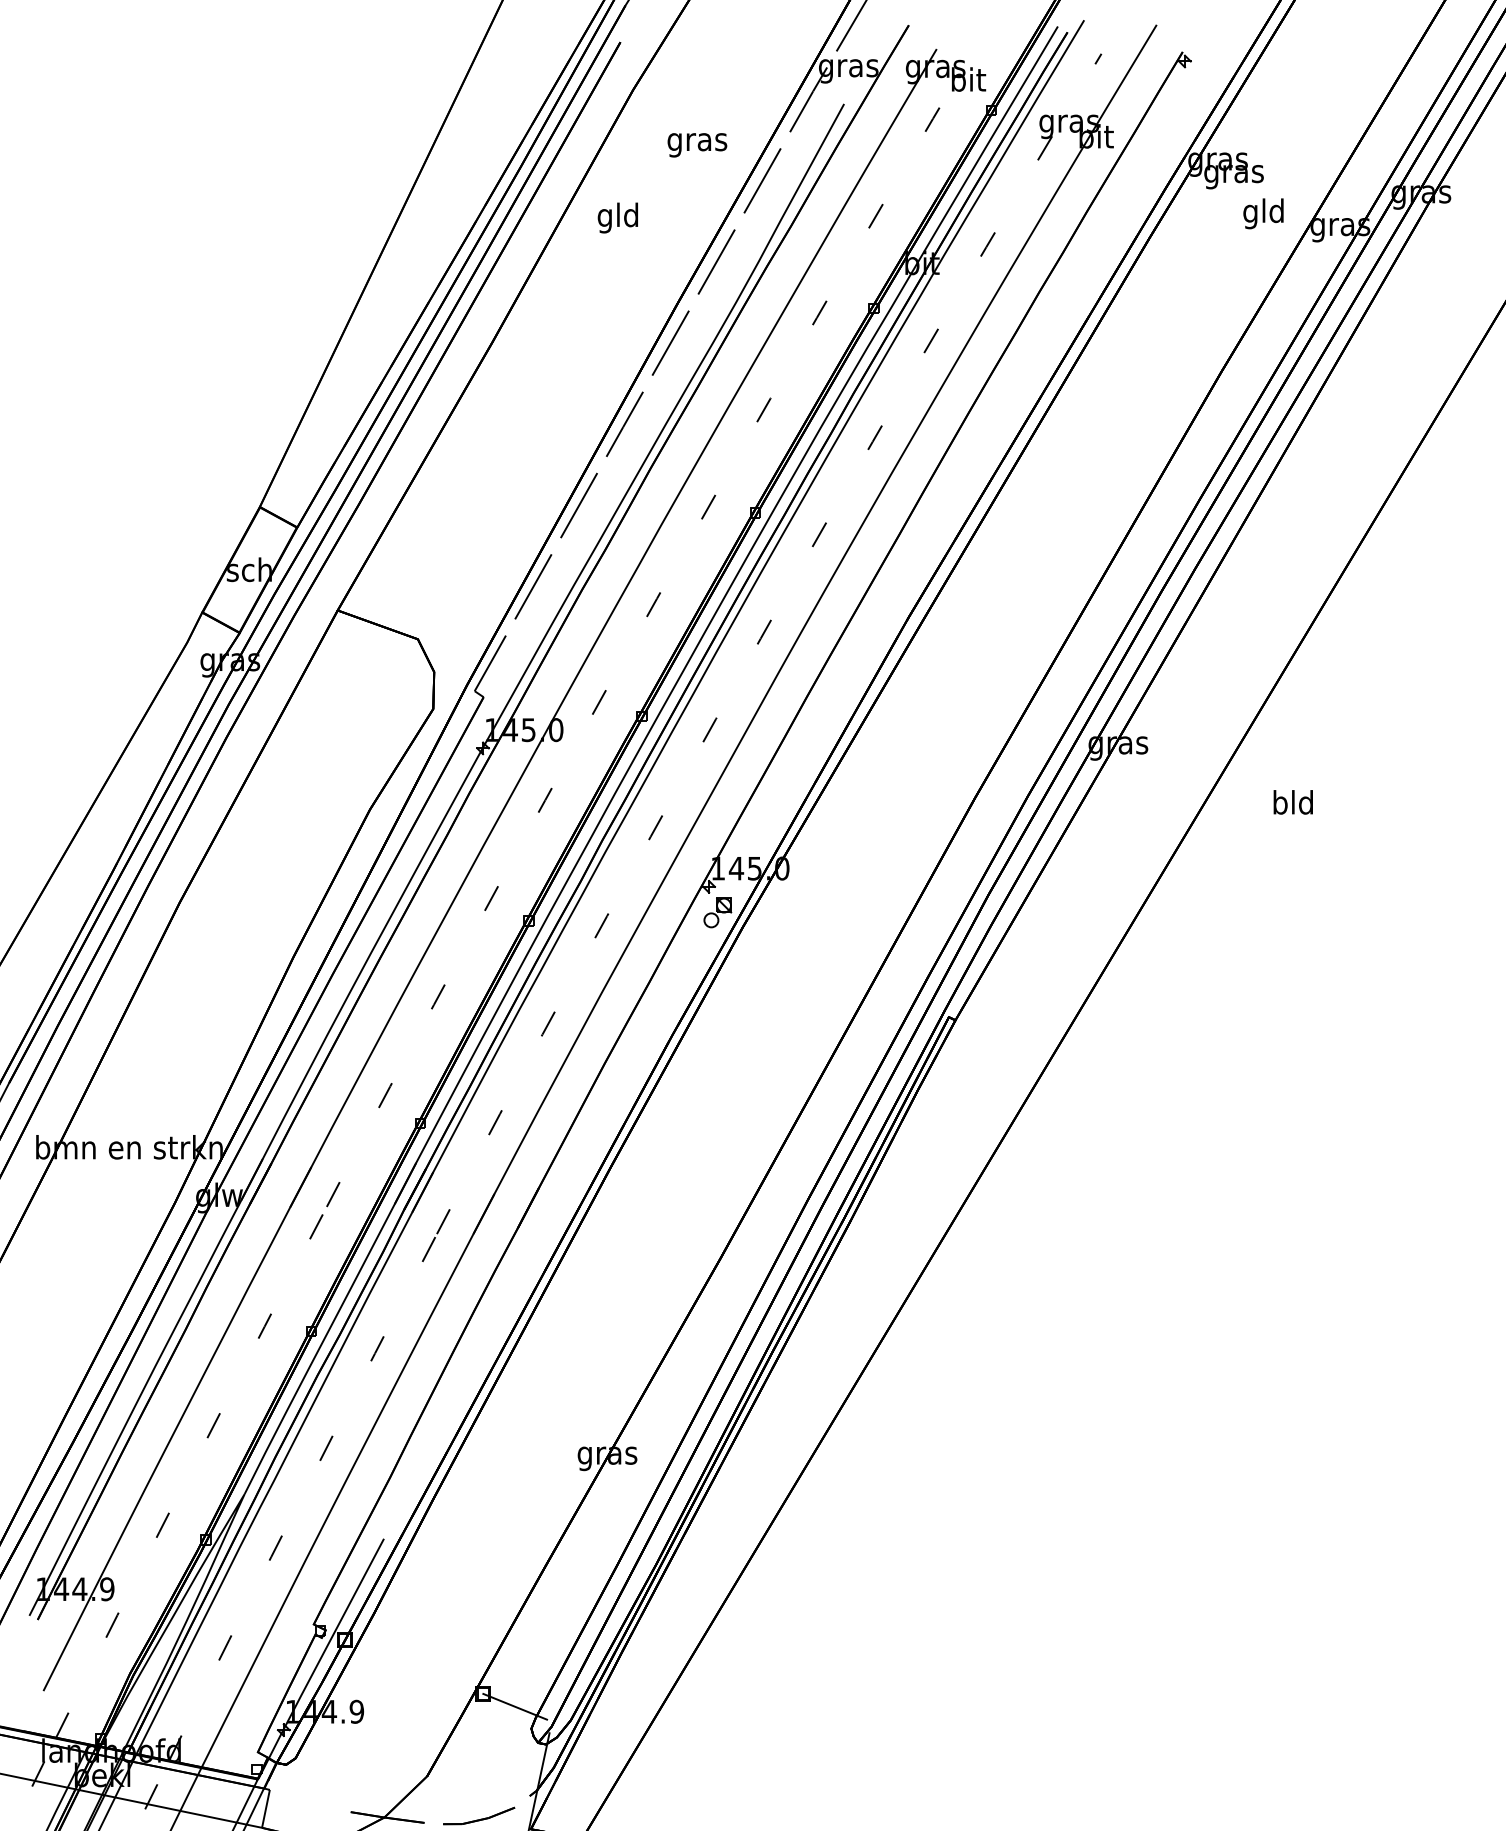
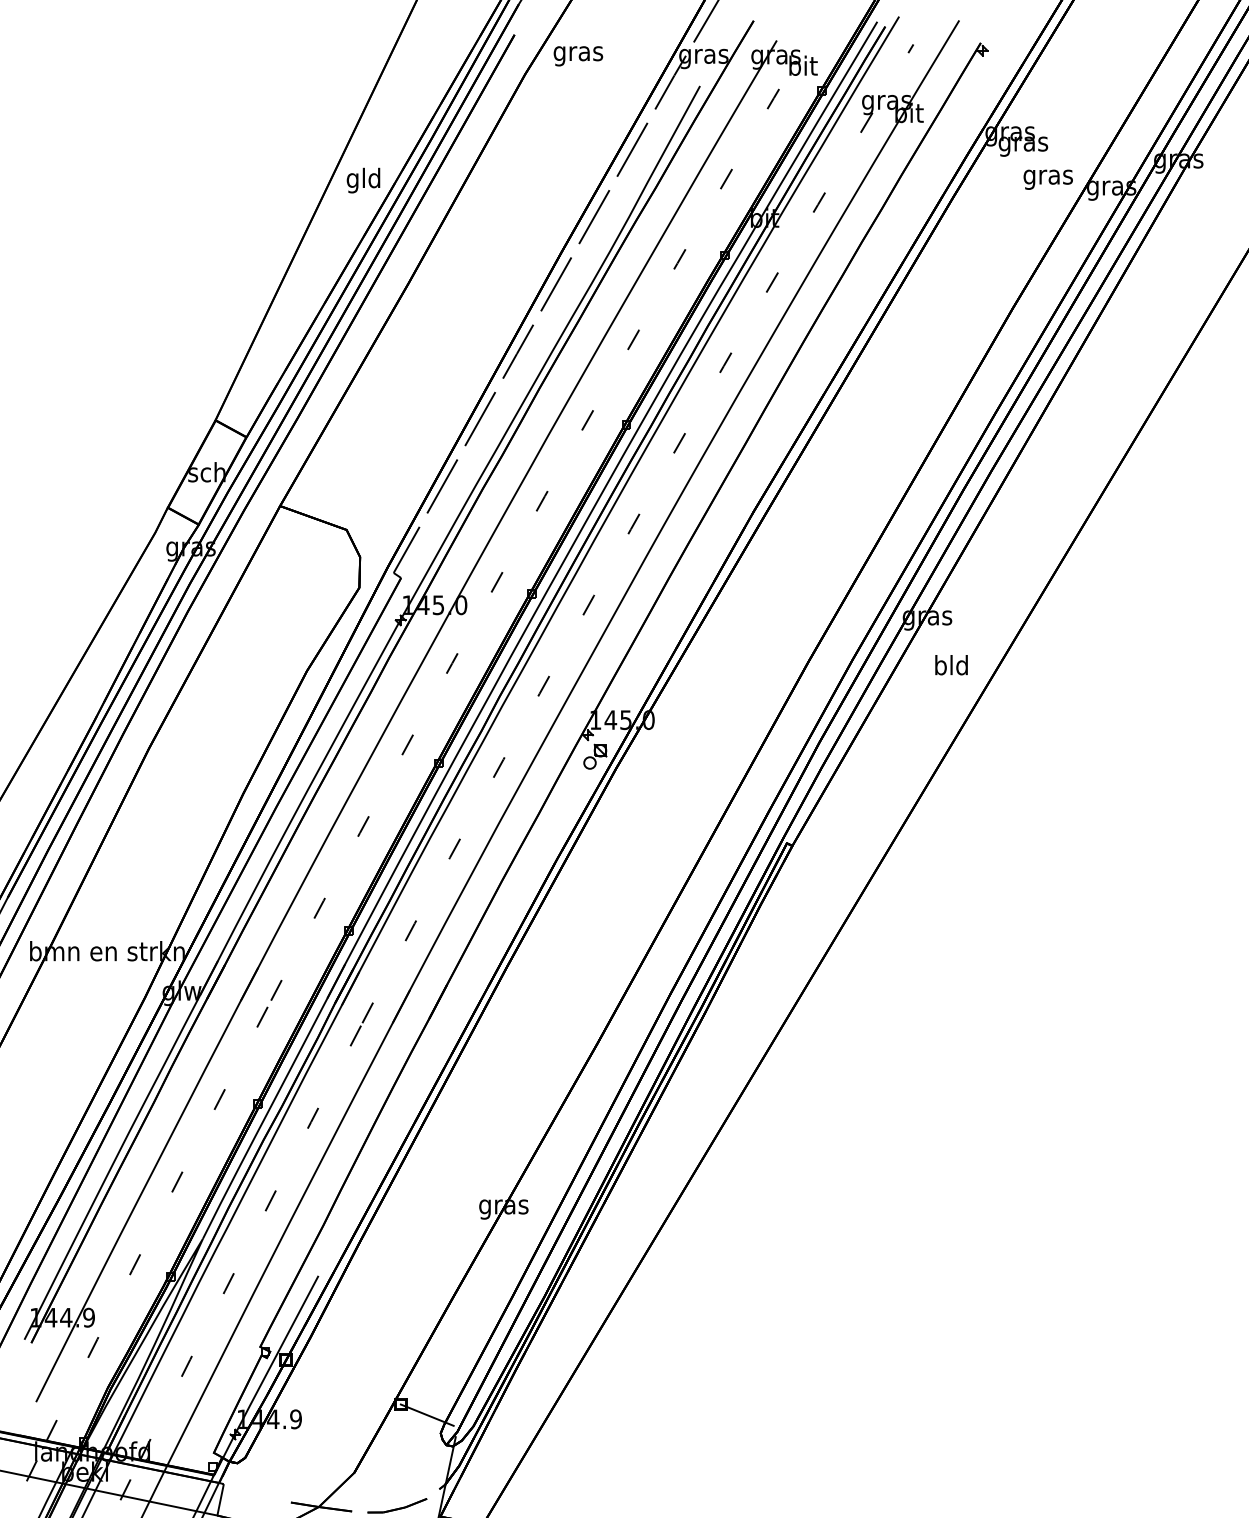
text: (697, 145) -> (578, 56), moved
text: (1263, 213) -> (1047, 176), gld -> gras
text: (617, 217) -> (363, 180), moved
text: (1293, 802) -> (951, 665), moved

